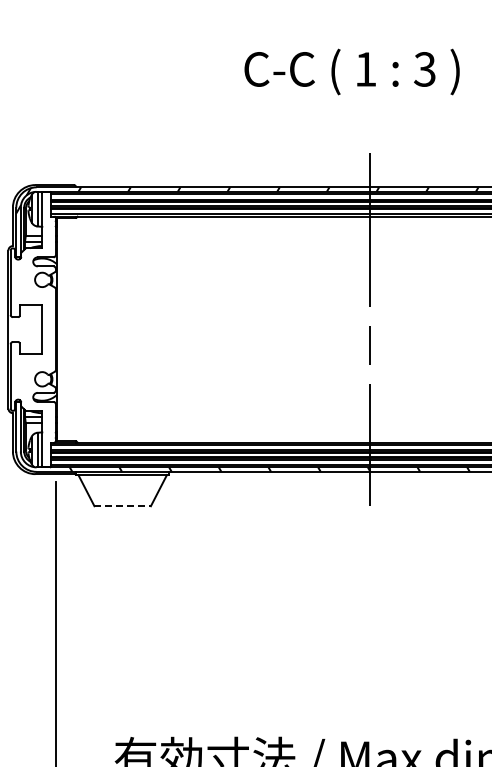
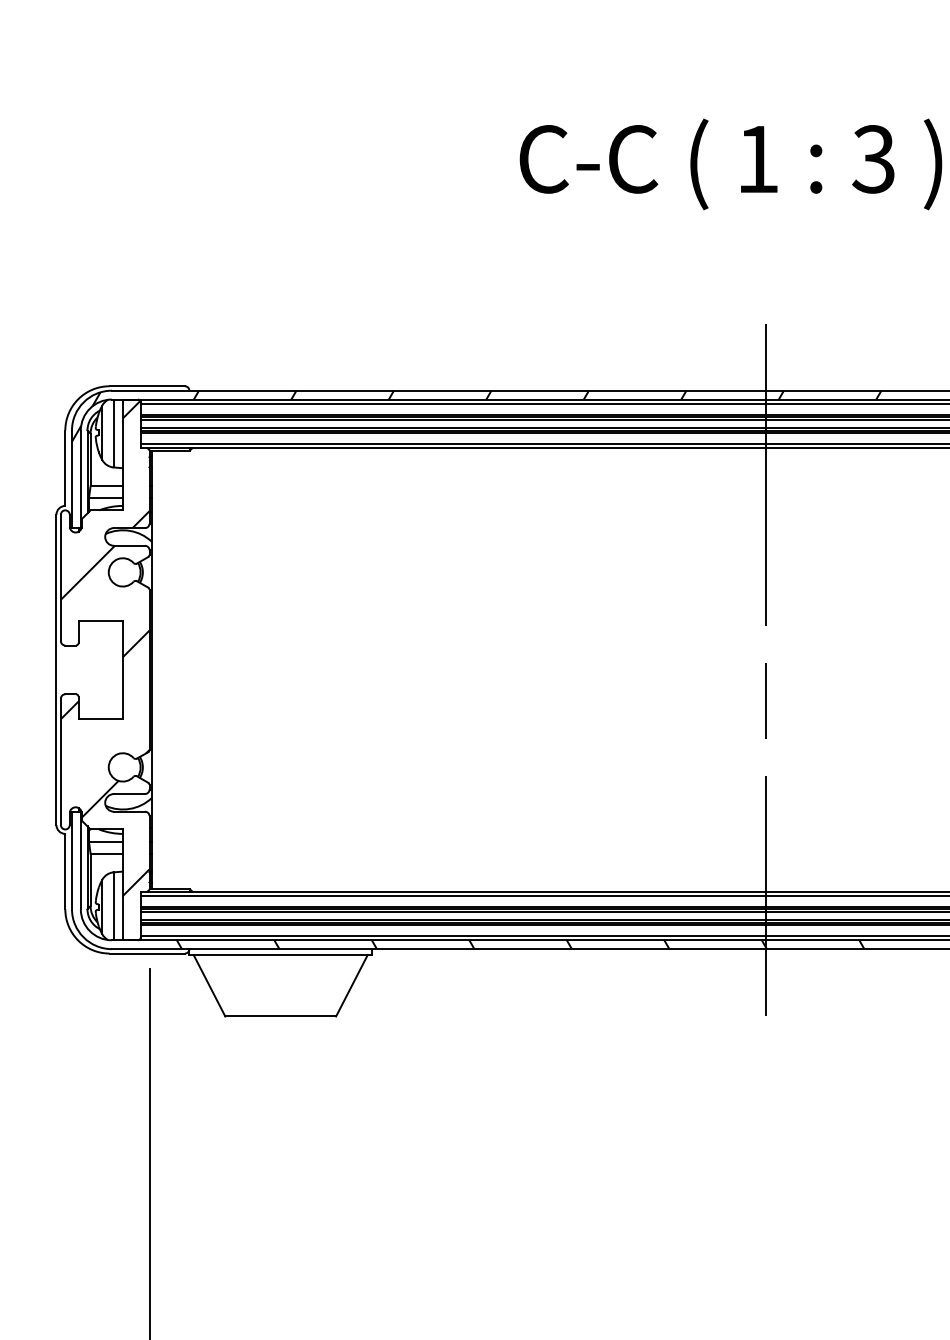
hatch: (32, 318) -> (103, 648), added
line: (123, 506) -> (282, 1017), dashed -> solid

